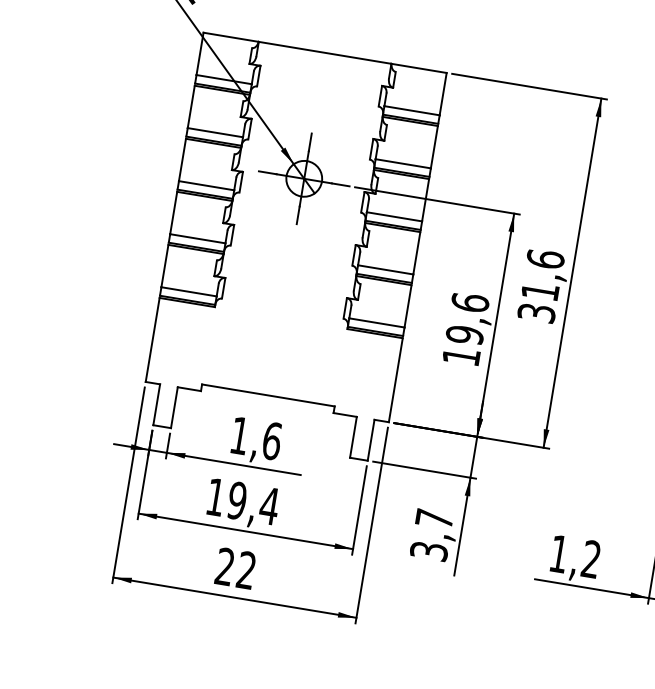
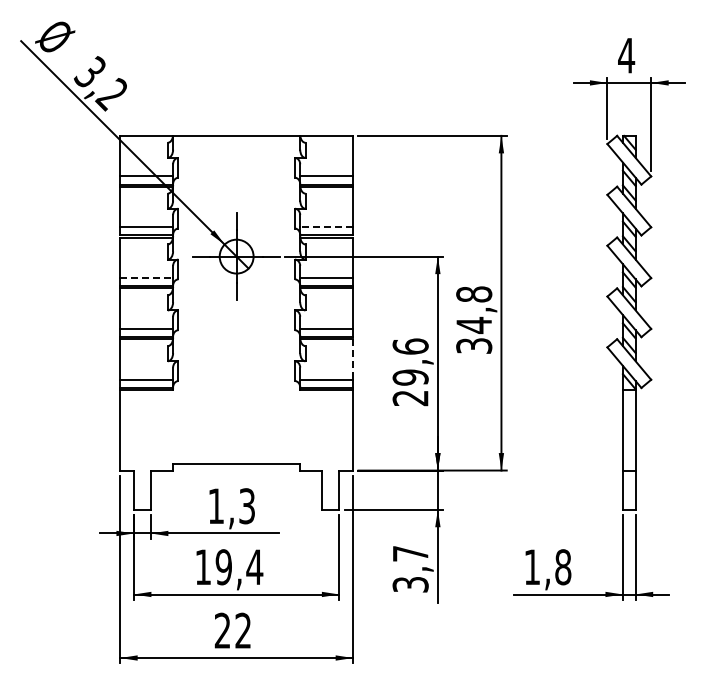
line: (403, 163) -> (326, 227), solid -> dashed
line: (207, 186) -> (147, 278), solid -> dashed
text: (543, 276) -> (474, 310), 31,6 -> 34,8
line: (408, 307) -> (353, 360), solid -> dashed
text: (461, 356) -> (410, 398), 19,6 -> 29,6
text: (272, 441) -> (247, 506), 1,6 -> 1,3
text: (591, 559) -> (563, 567), 1,2 -> 1,8

